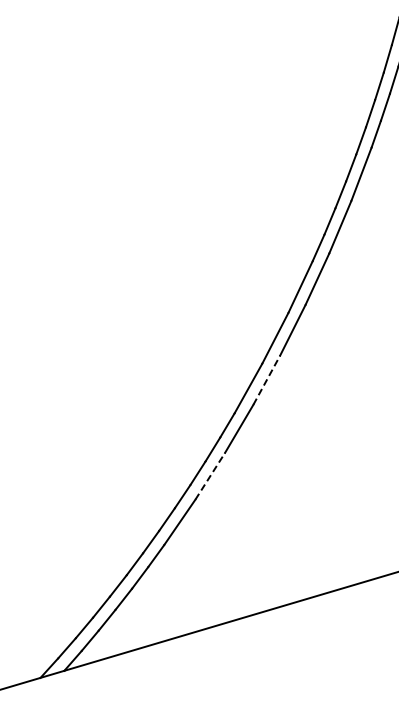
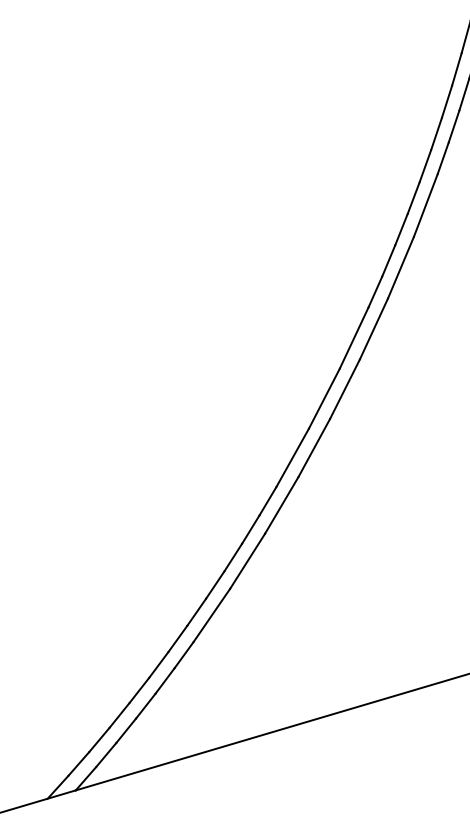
line: (267, 379) -> (315, 447), dashed -> solid
line: (210, 476) -> (247, 561), dashed -> solid

